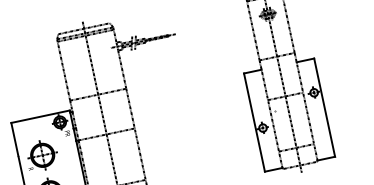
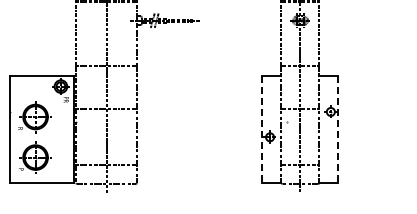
line: (324, 108) -> (338, 130), solid -> dashed
line: (254, 123) -> (262, 130), solid -> dashed

